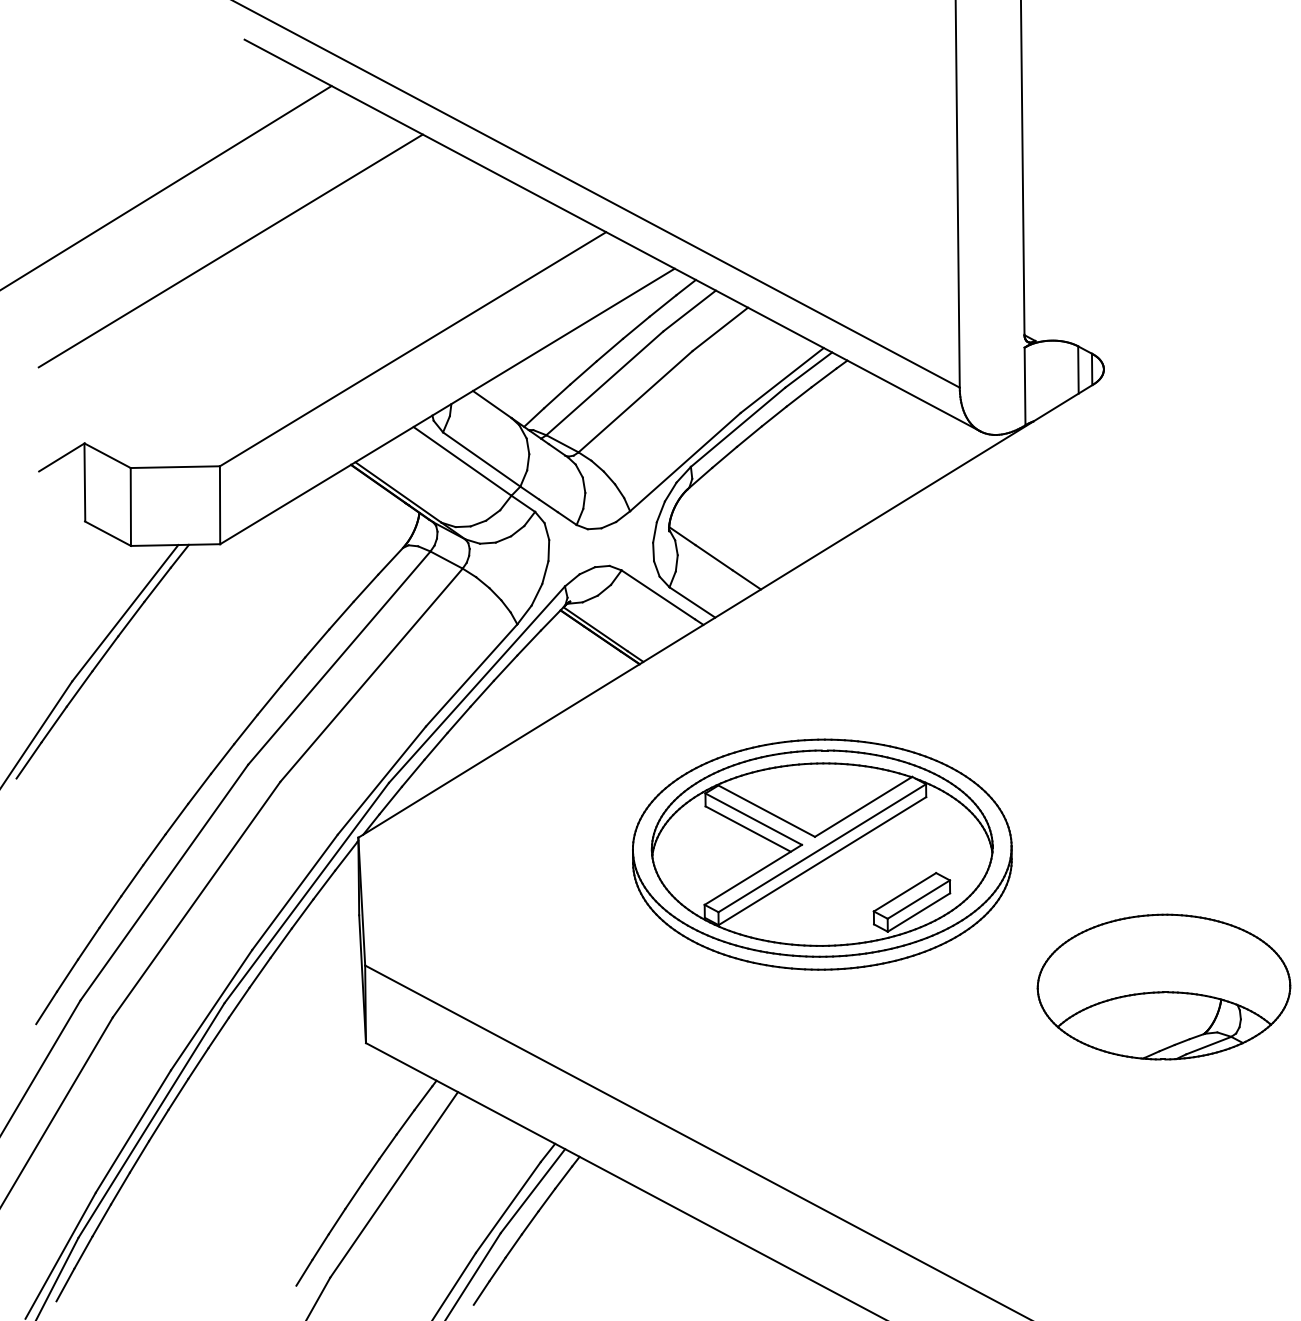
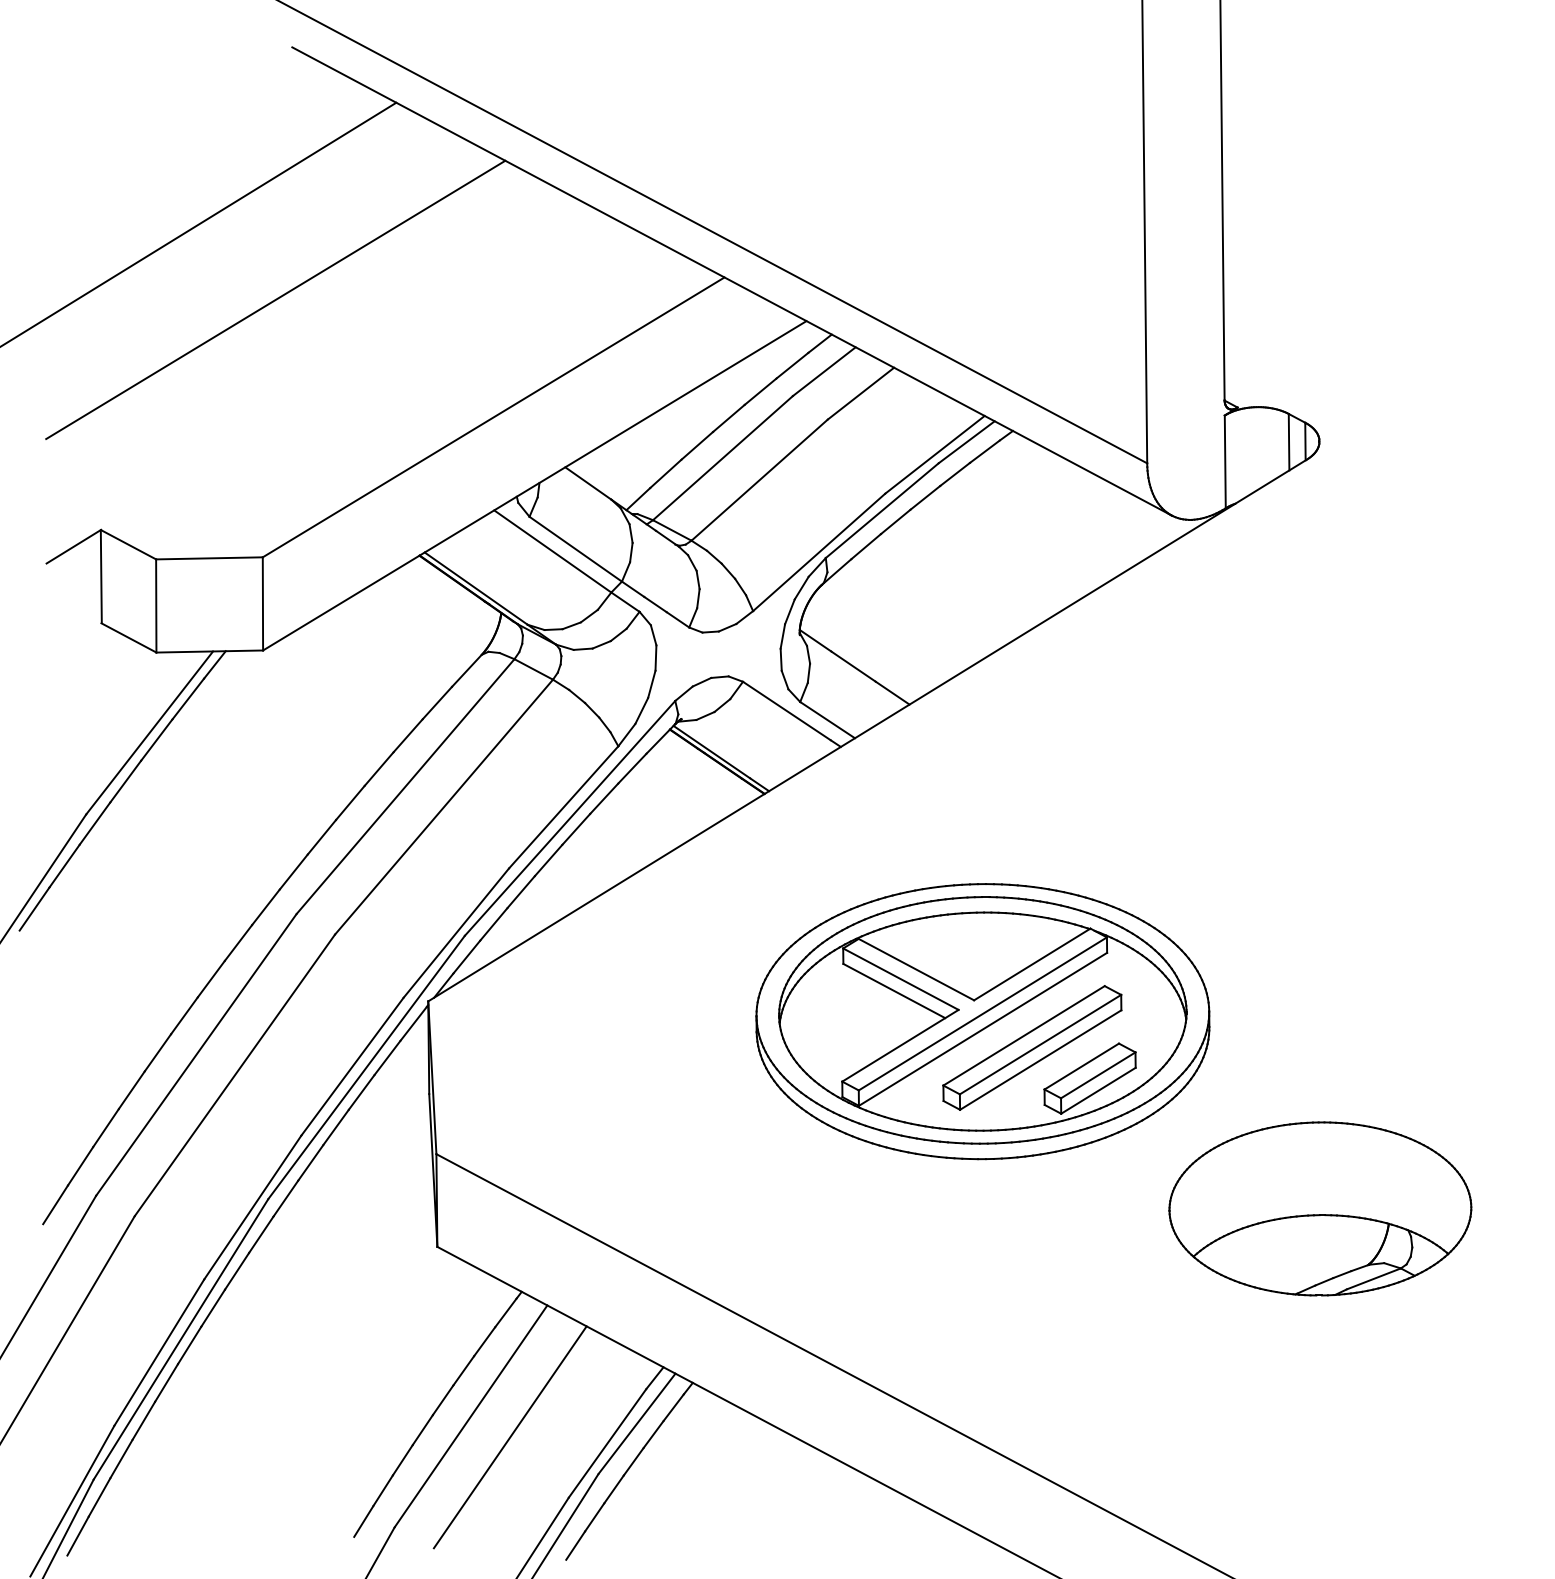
part: (863, 876) -> (1032, 1047), added
part: (1164, 986) -> (1320, 1208), moved
line: (426, 1202) -> (509, 1437), added

